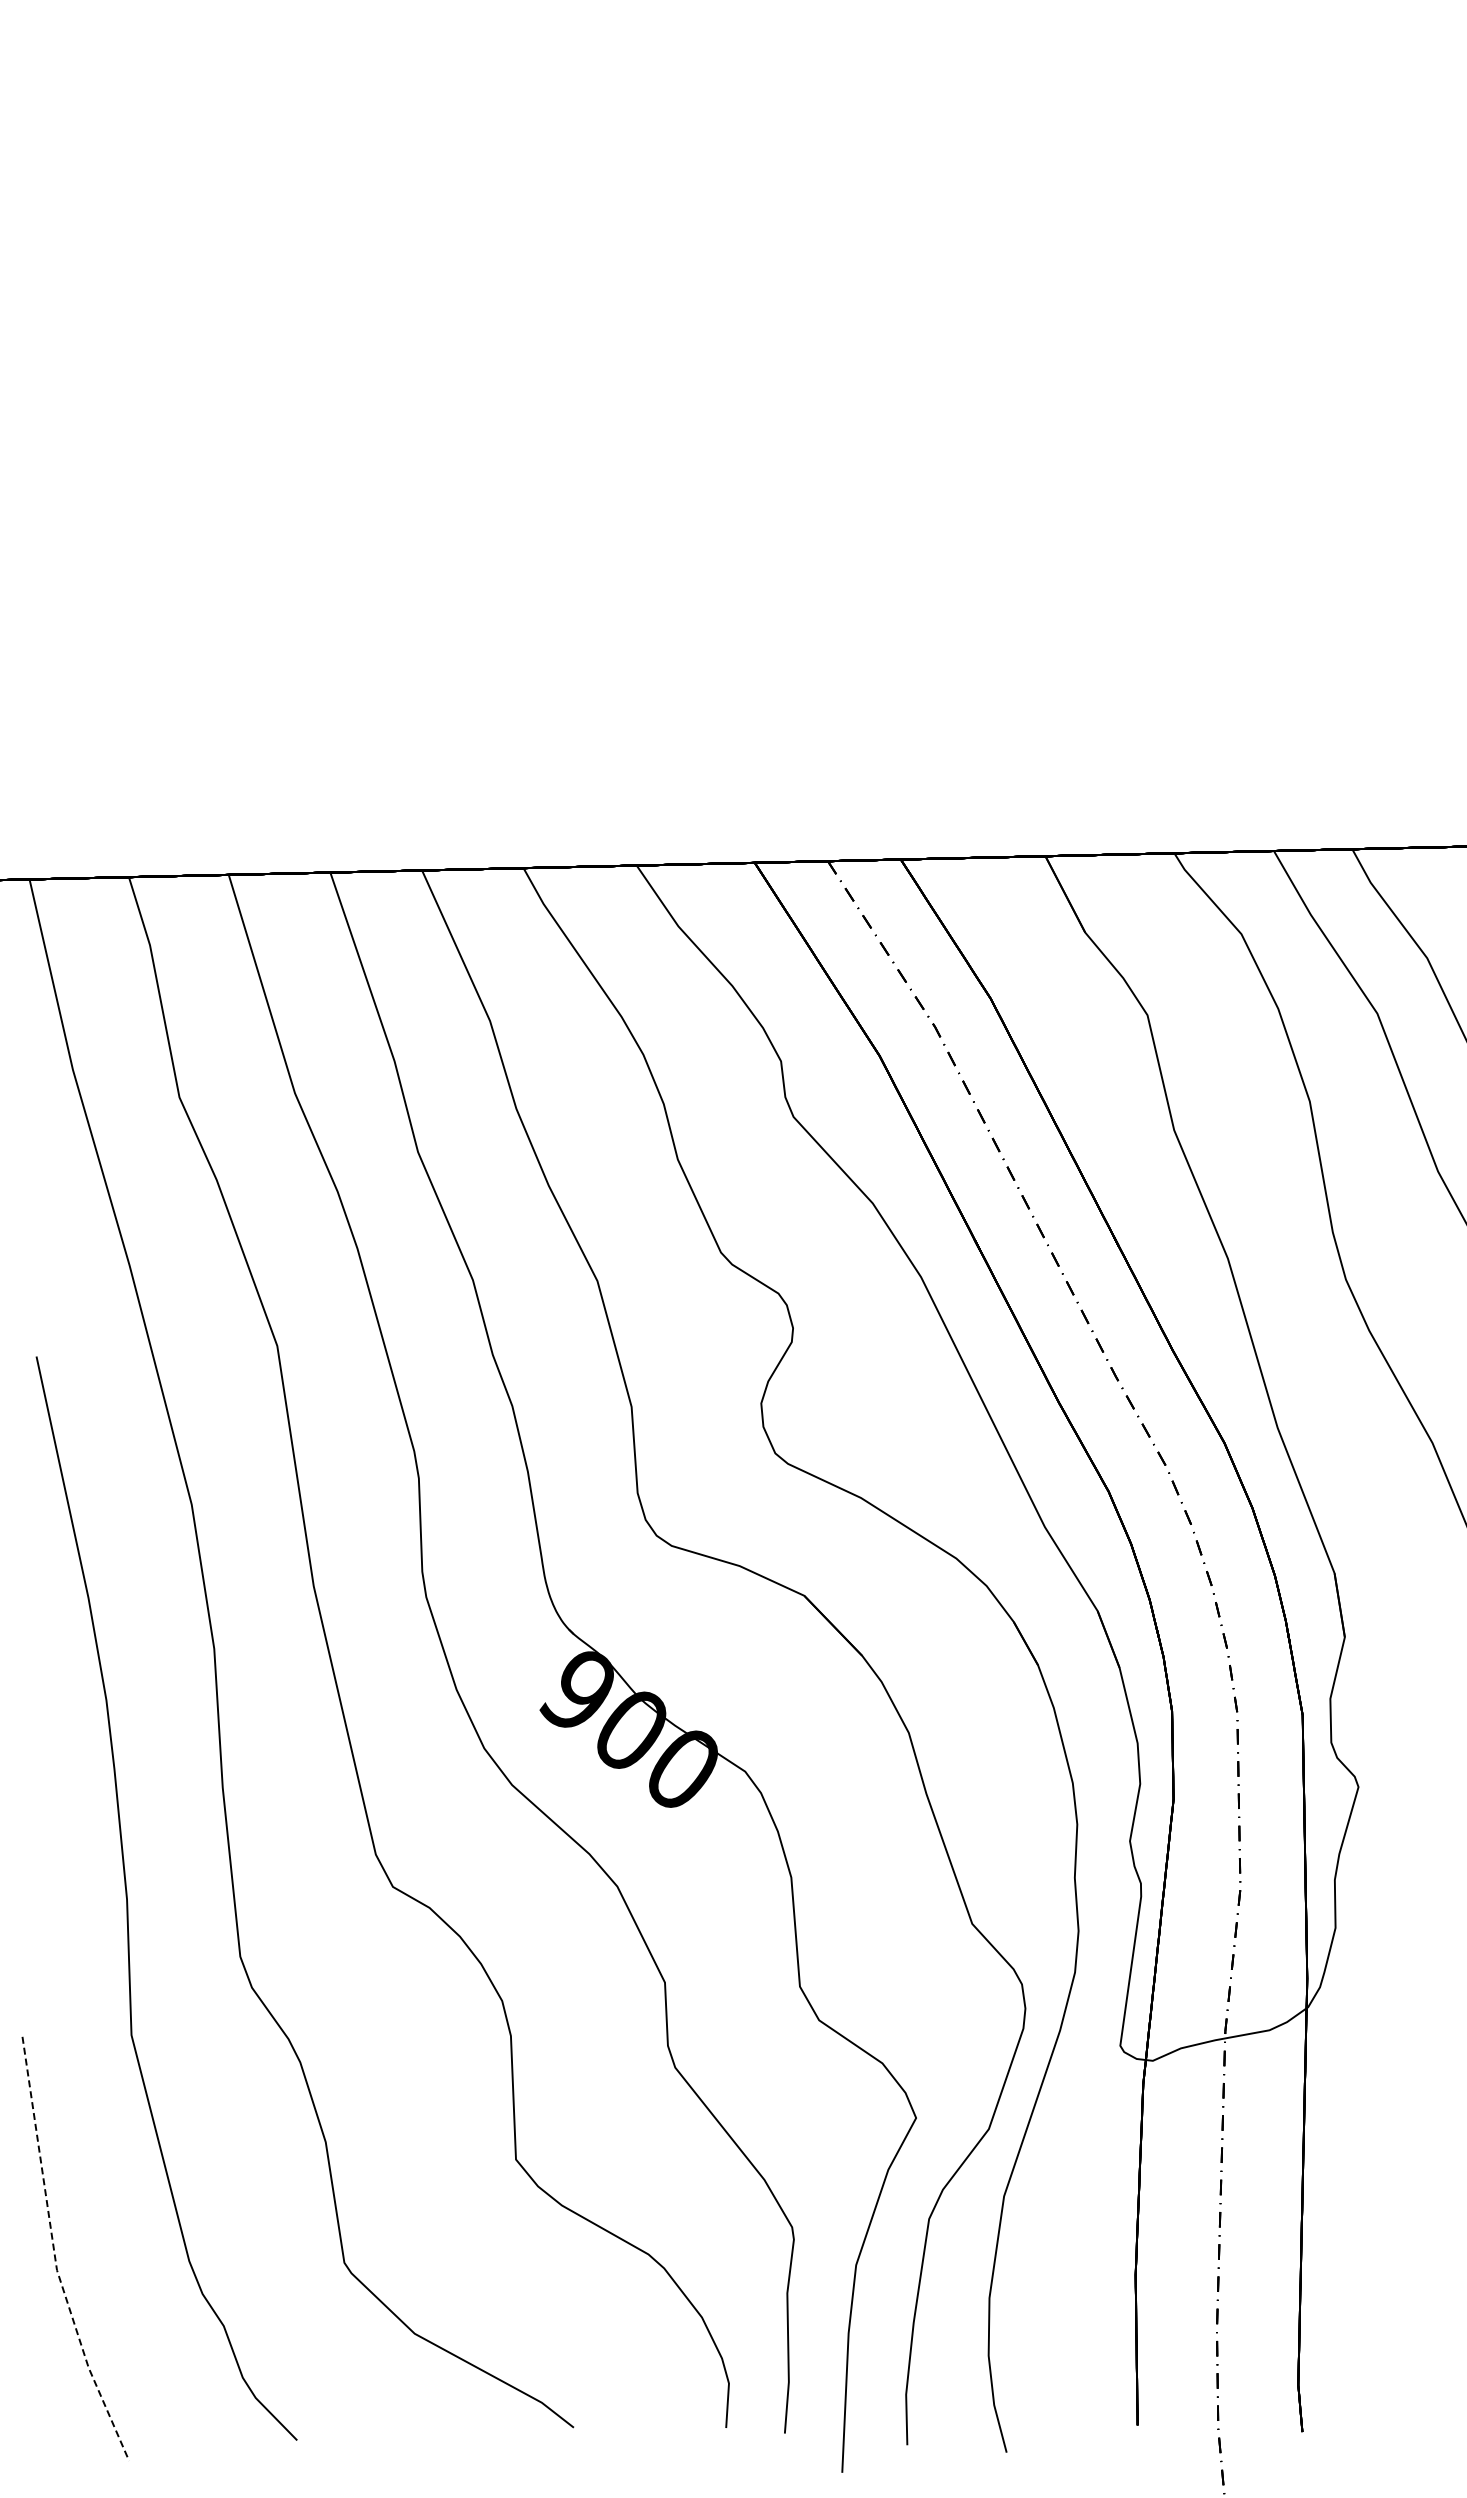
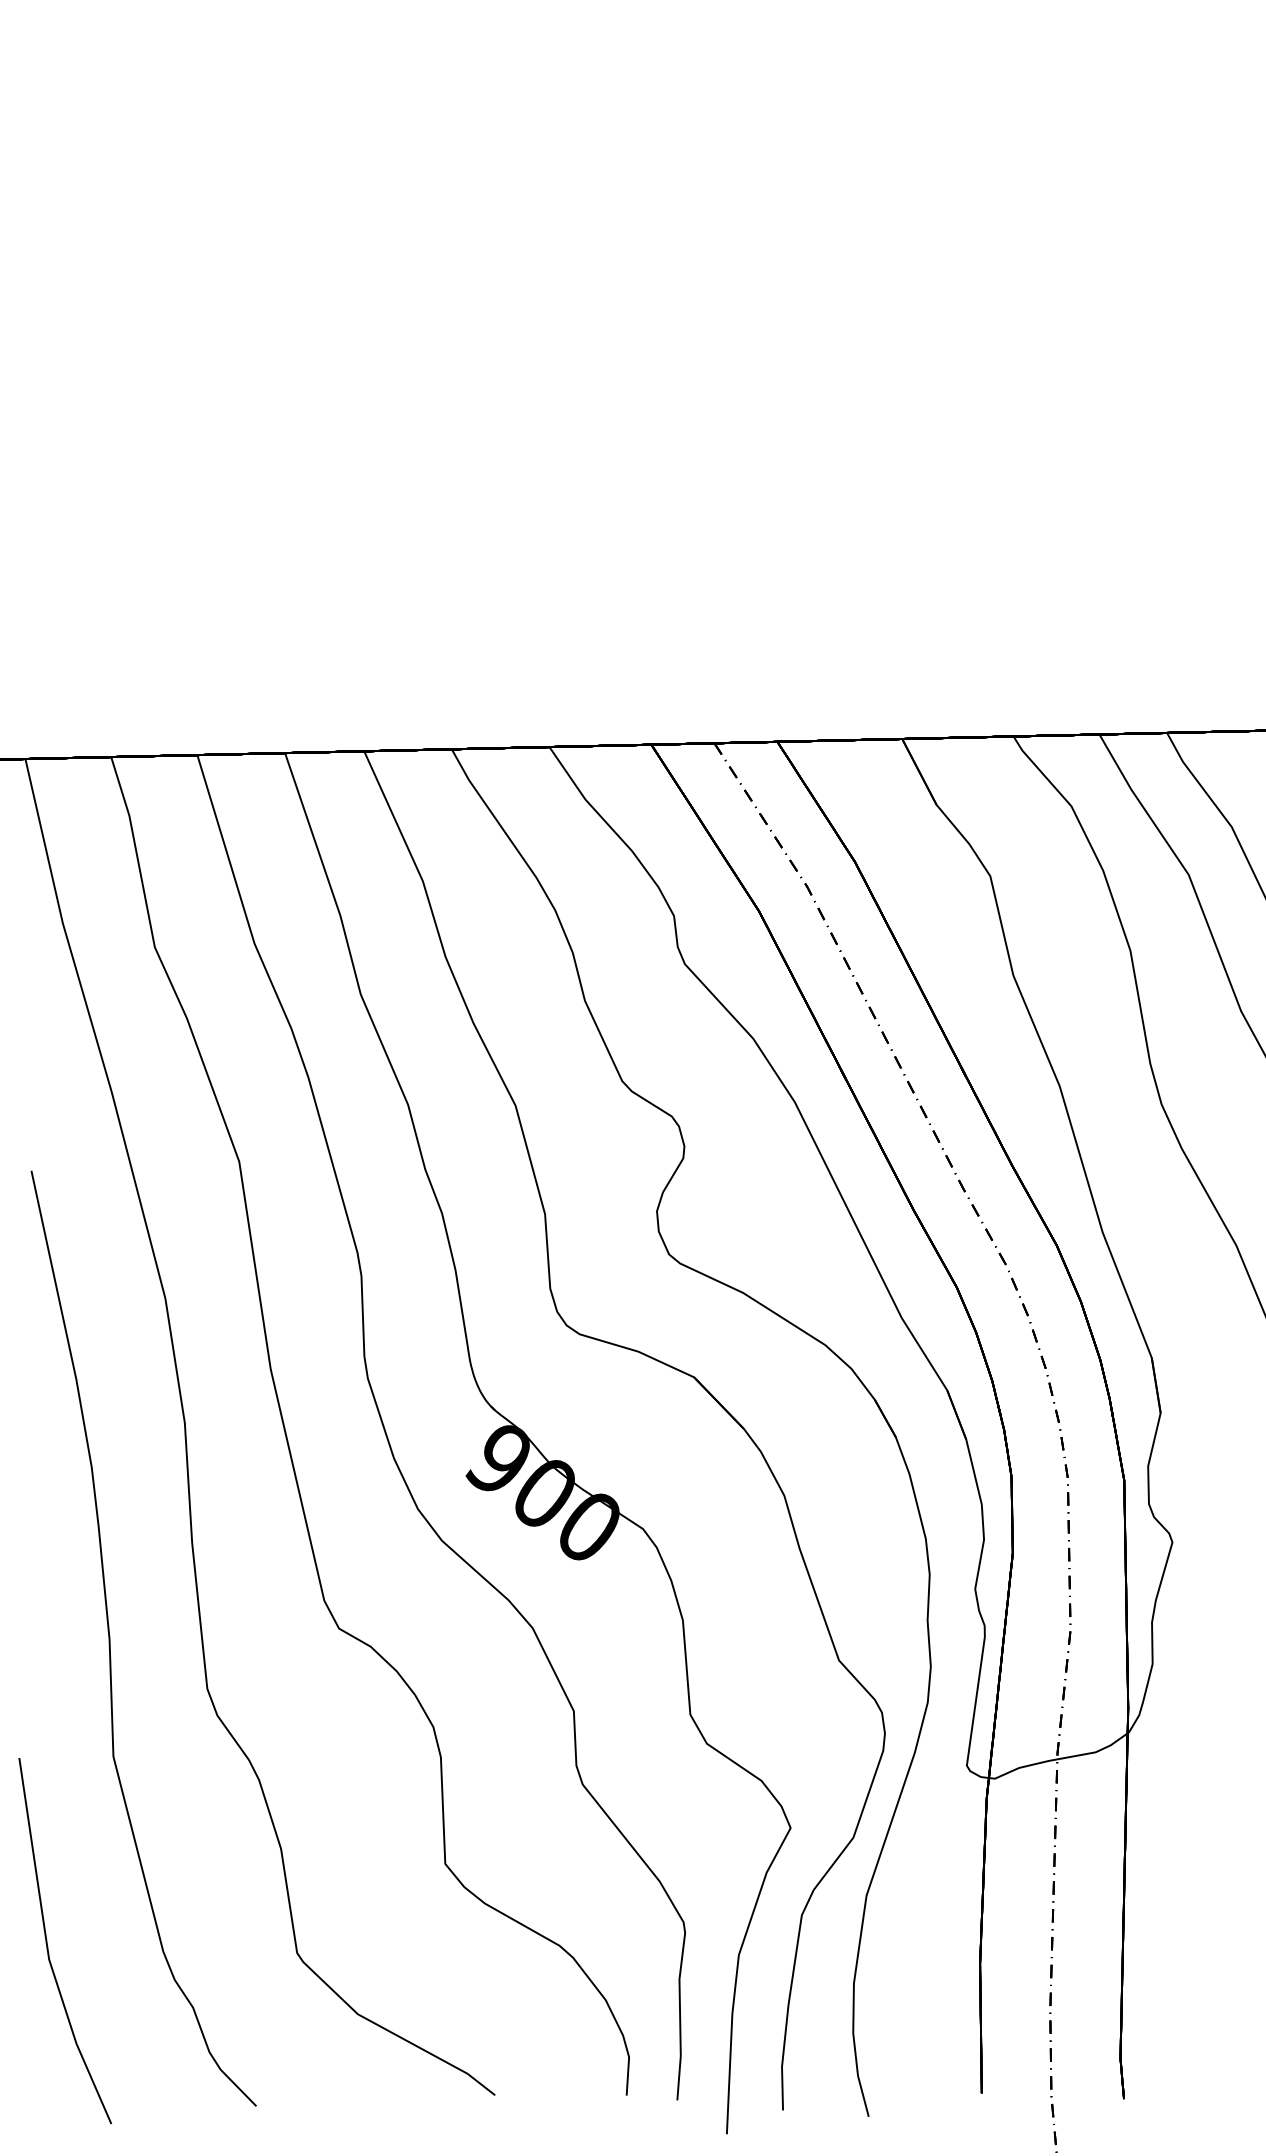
line: (54, 2255) -> (46, 1946), dashed -> solid

